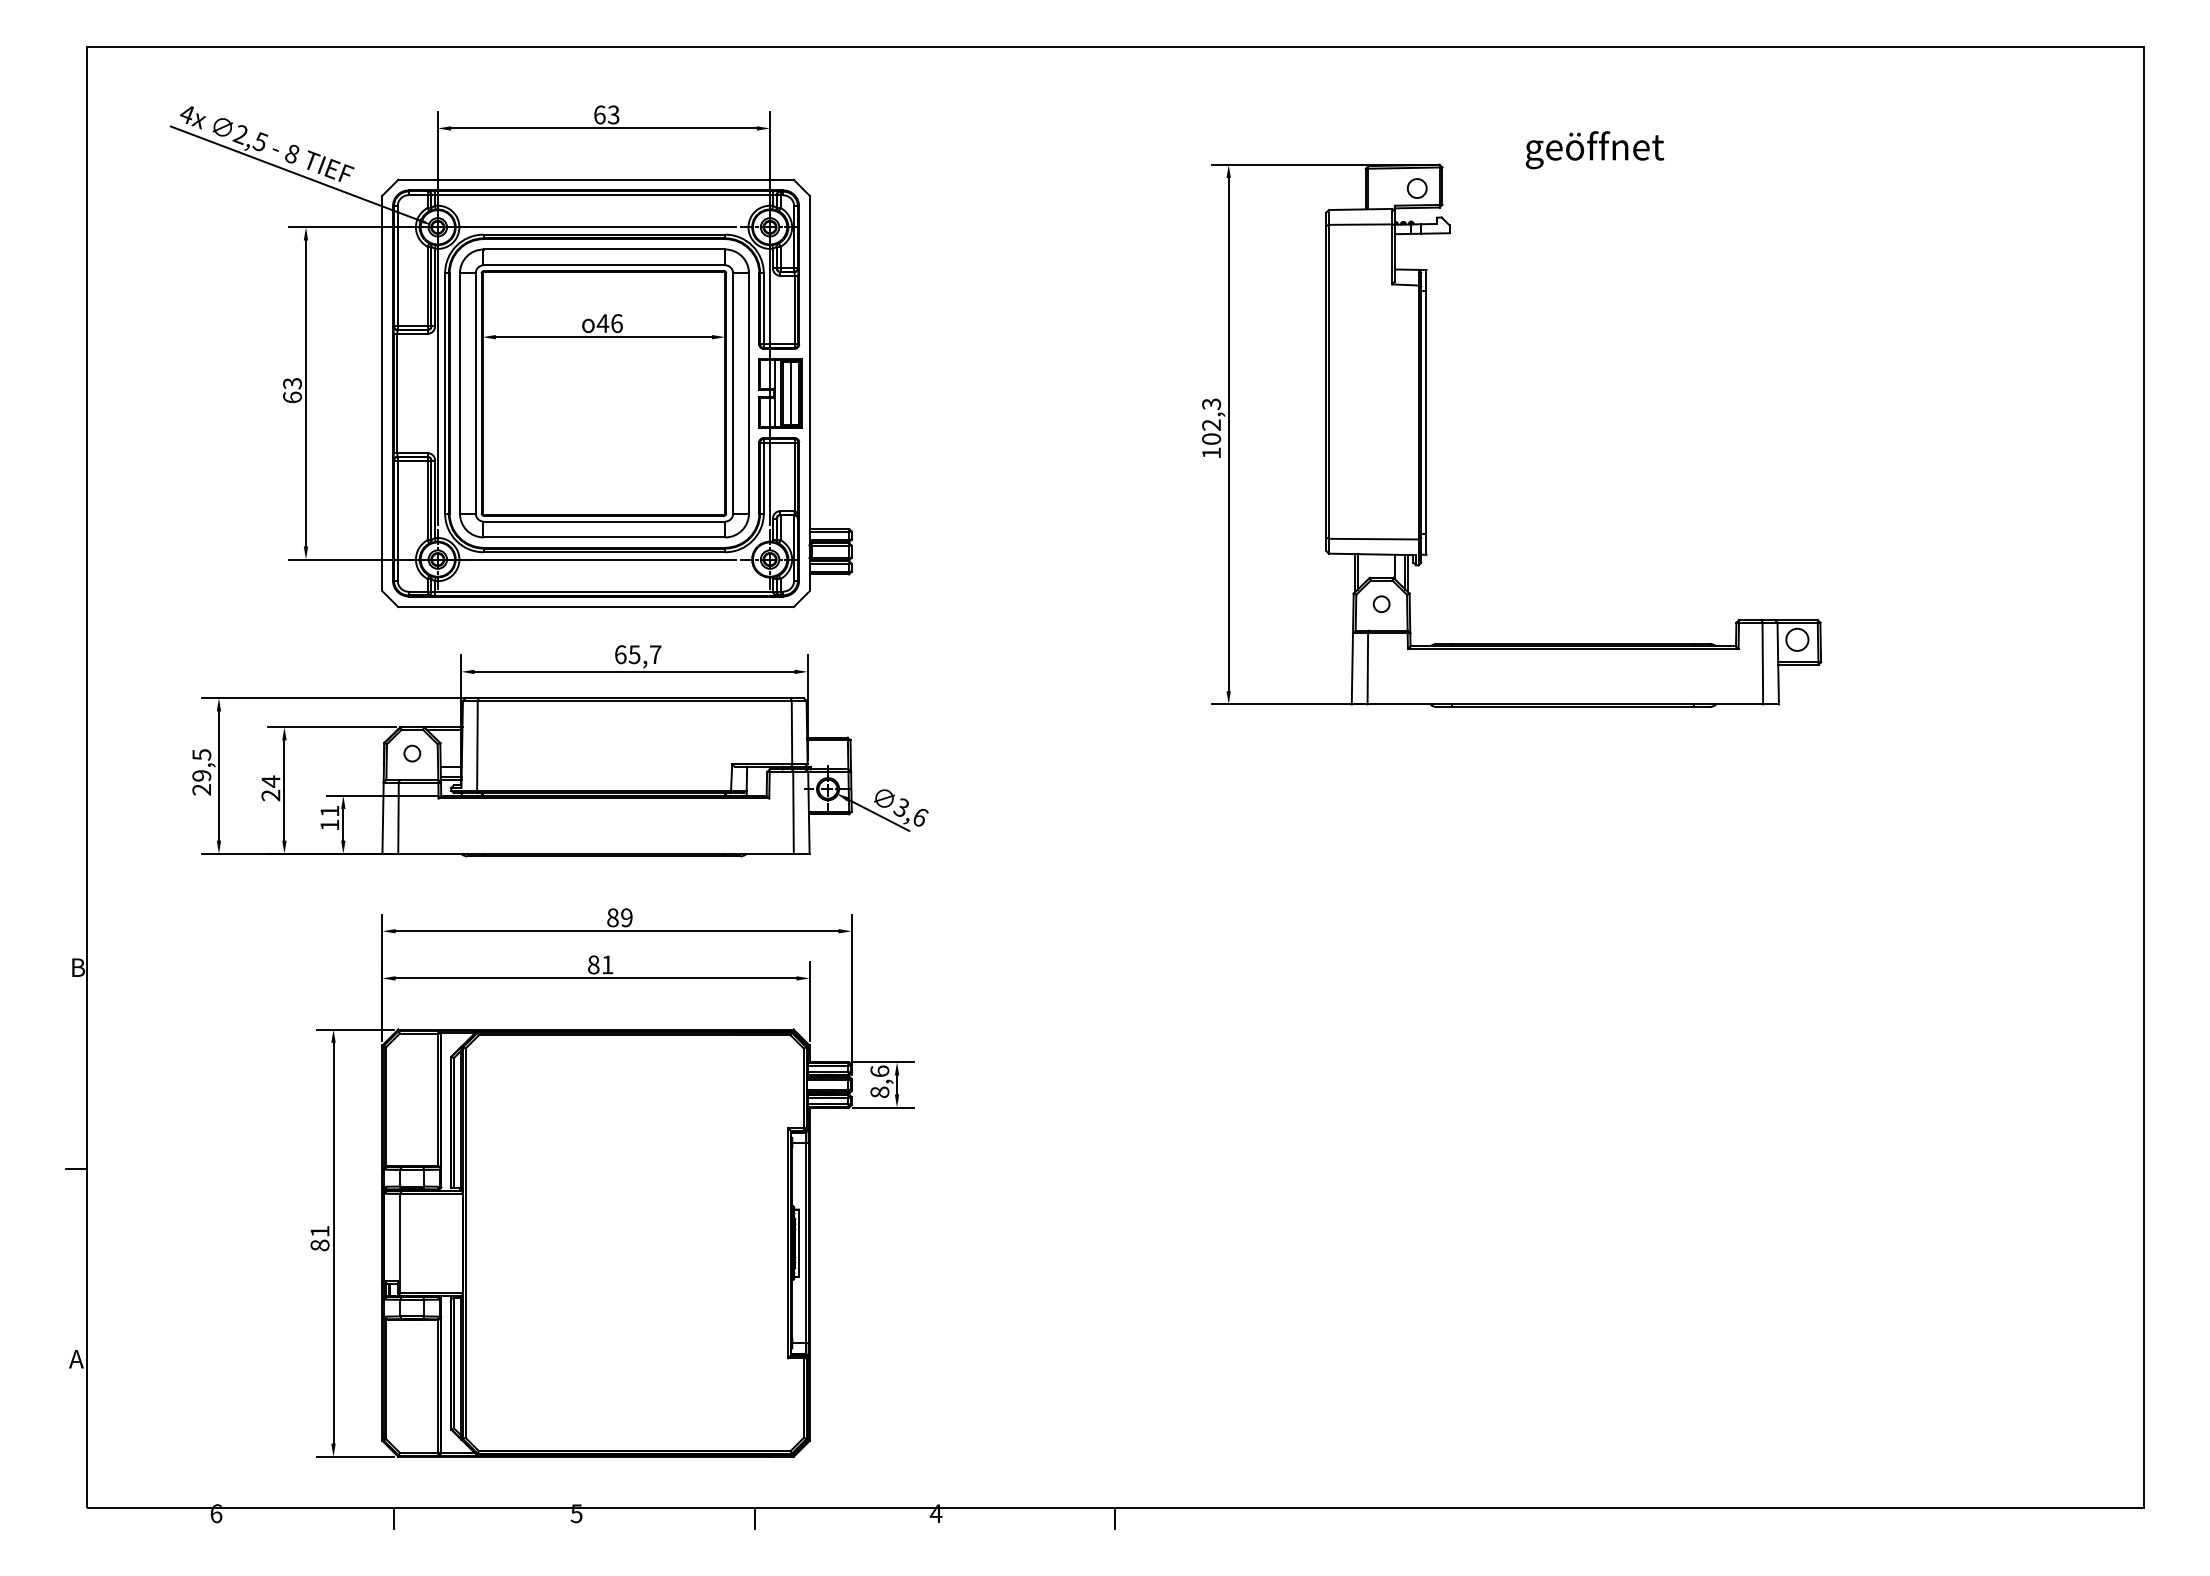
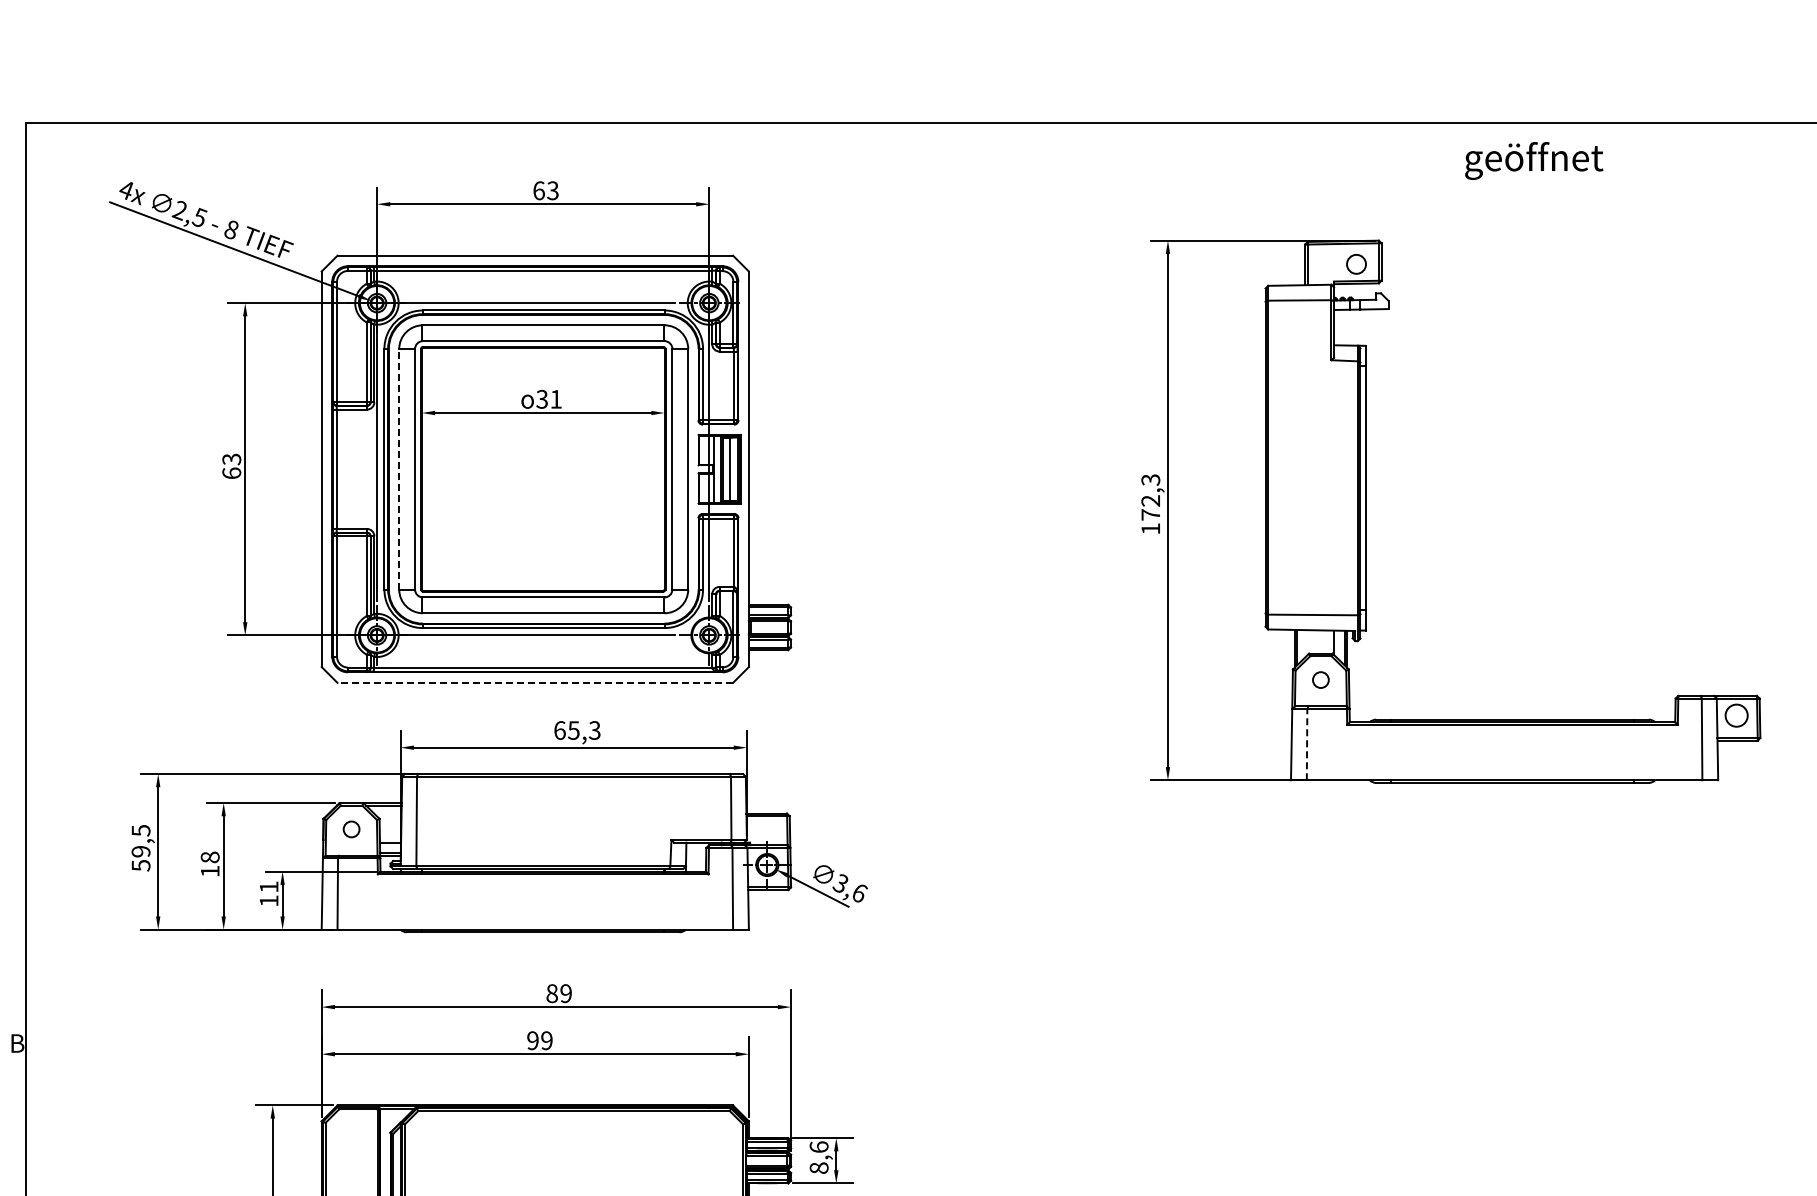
text: (1594, 150) -> (1533, 161), moved
text: (609, 323) -> (548, 399), o46 -> o31
line: (459, 392) -> (398, 468), solid -> dashed
text: (1211, 438) -> (1150, 514), 102,3 -> 172,3
line: (596, 607) -> (535, 683), solid -> dashed
text: (655, 654) -> (594, 730), 65,7 -> 65,3
line: (1367, 668) -> (1306, 744), solid -> dashed
text: (270, 788) -> (209, 864), 24 -> 18
text: (201, 789) -> (140, 865), 29,5 -> 59,5
text: (600, 964) -> (539, 1040), 81 -> 99

